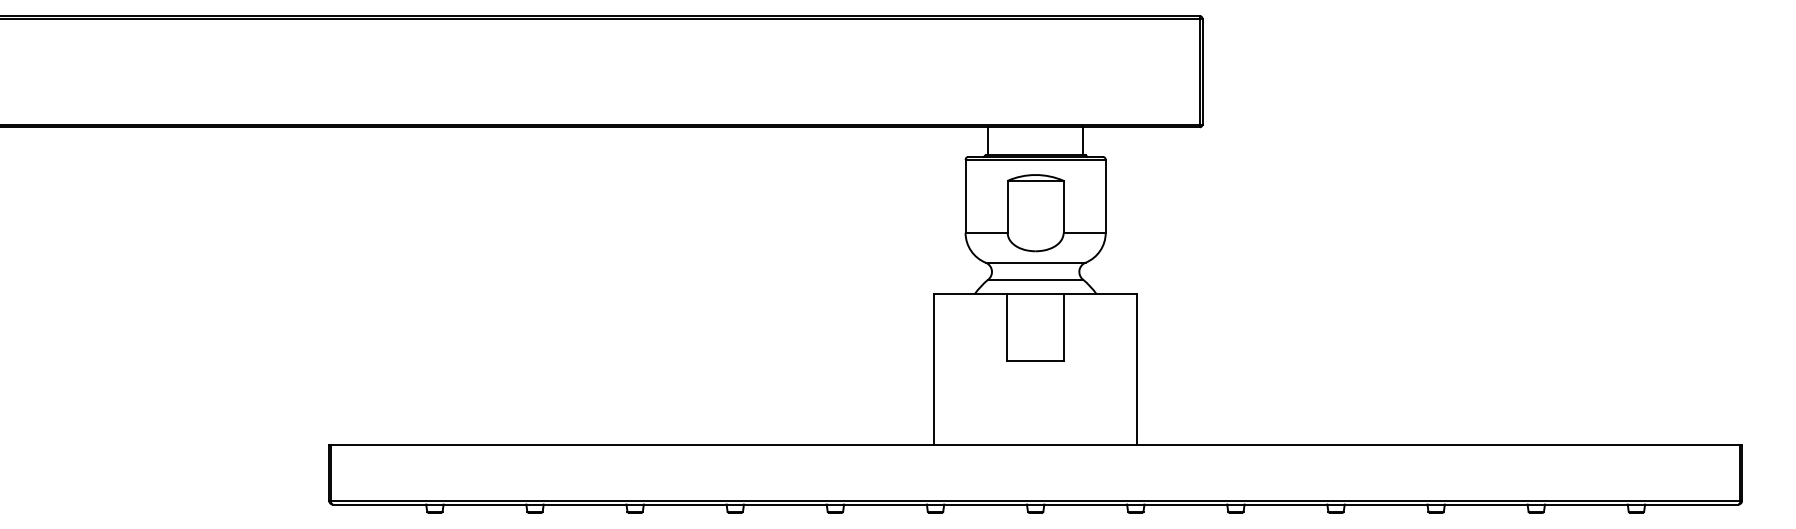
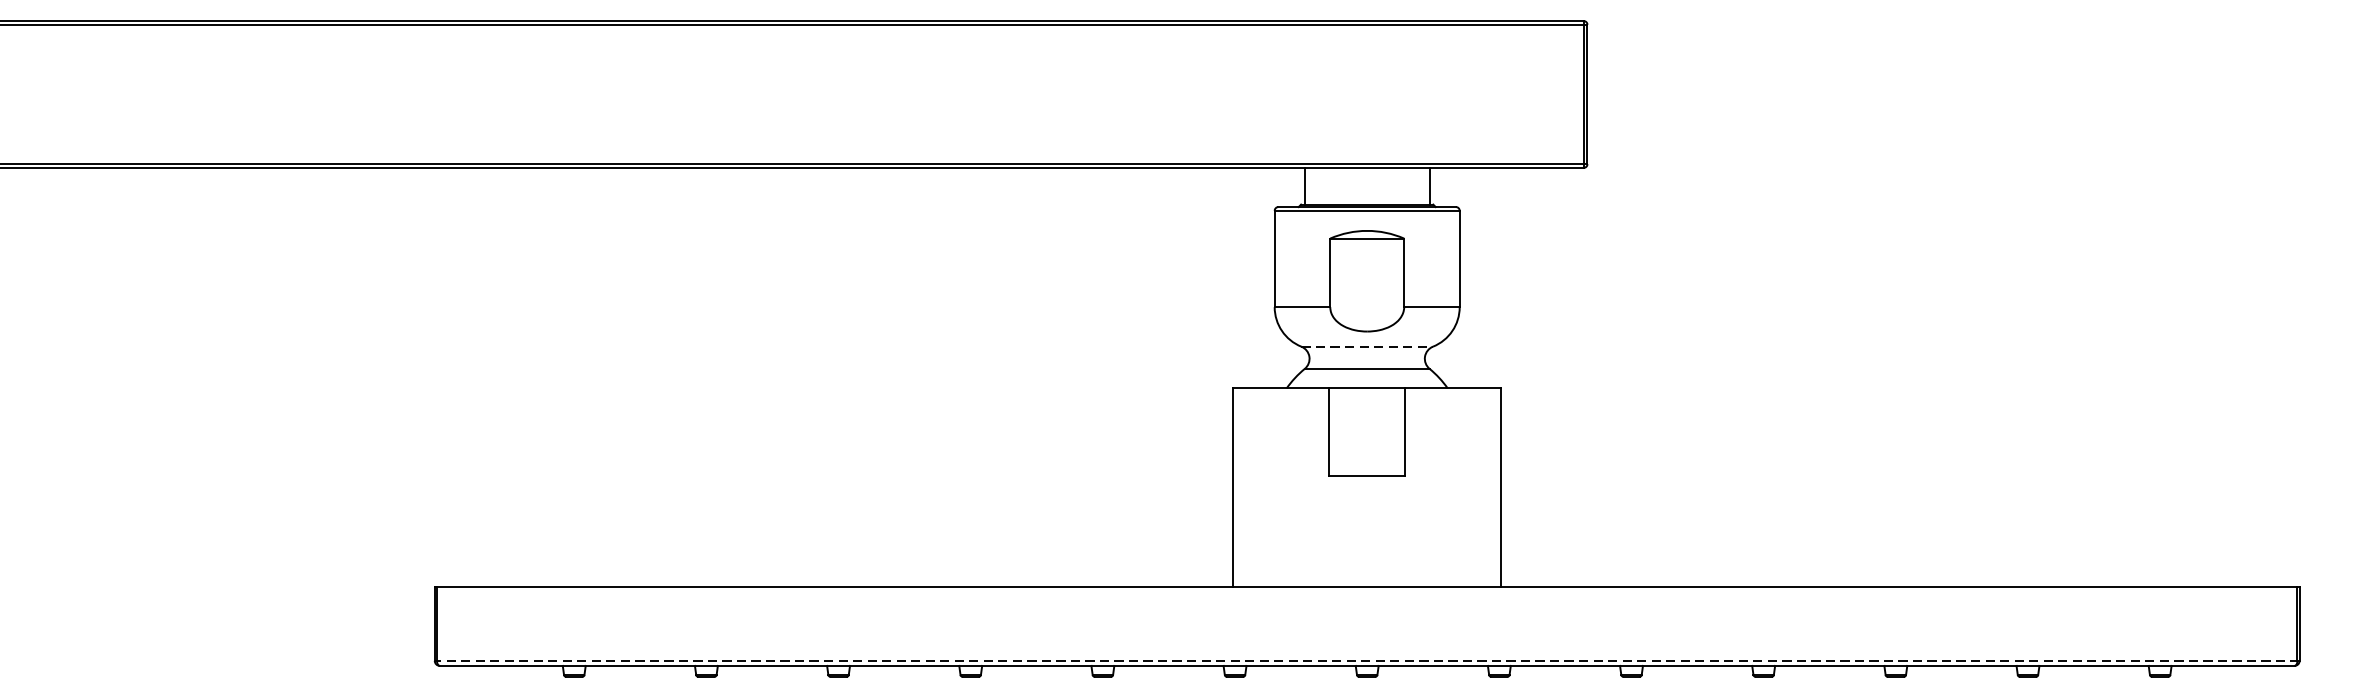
line: (1035, 262) -> (1366, 346), solid -> dashed
line: (1035, 500) -> (1366, 660), solid -> dashed

